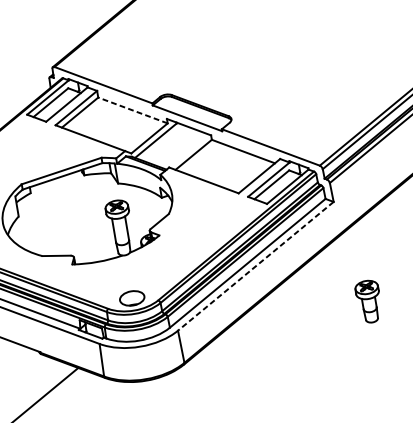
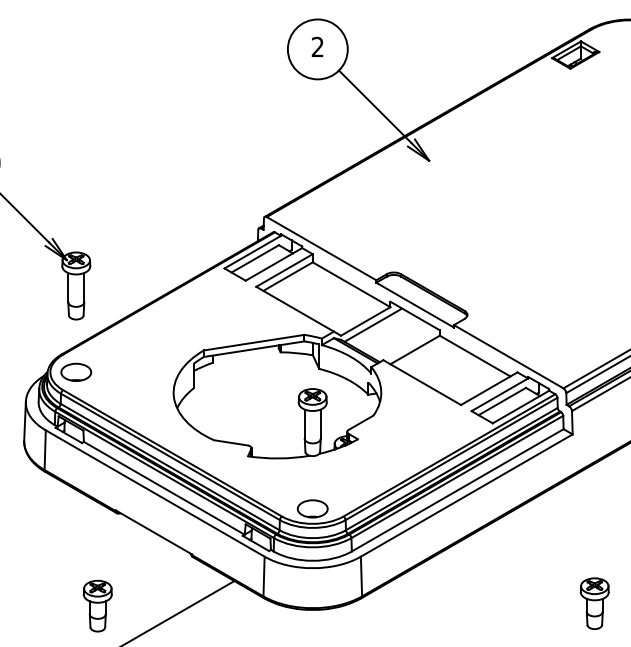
line: (132, 110) -> (351, 284), dashed -> solid
line: (255, 266) -> (466, 495), dashed -> solid
part: (368, 301) -> (594, 603), moved

